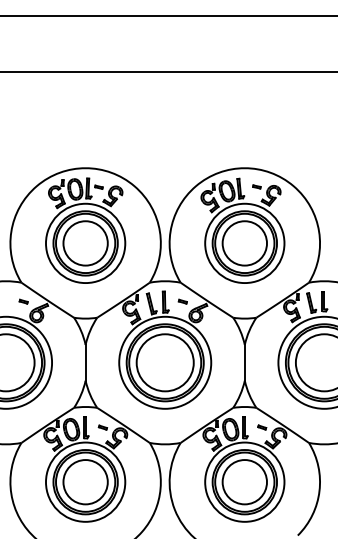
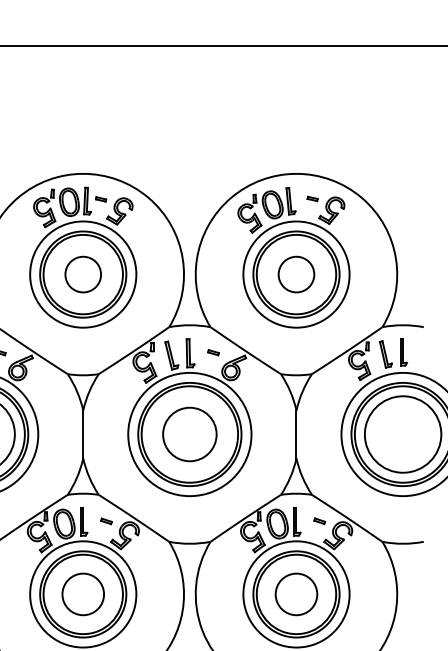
circle: (85, 243) -> (83, 274), size x0.6
circle: (244, 243) -> (296, 274), size x0.6
circle: (164, 362) -> (188, 434), size x0.7
circle: (85, 482) -> (83, 594), size x0.7
circle: (244, 482) -> (296, 594), size x0.7

